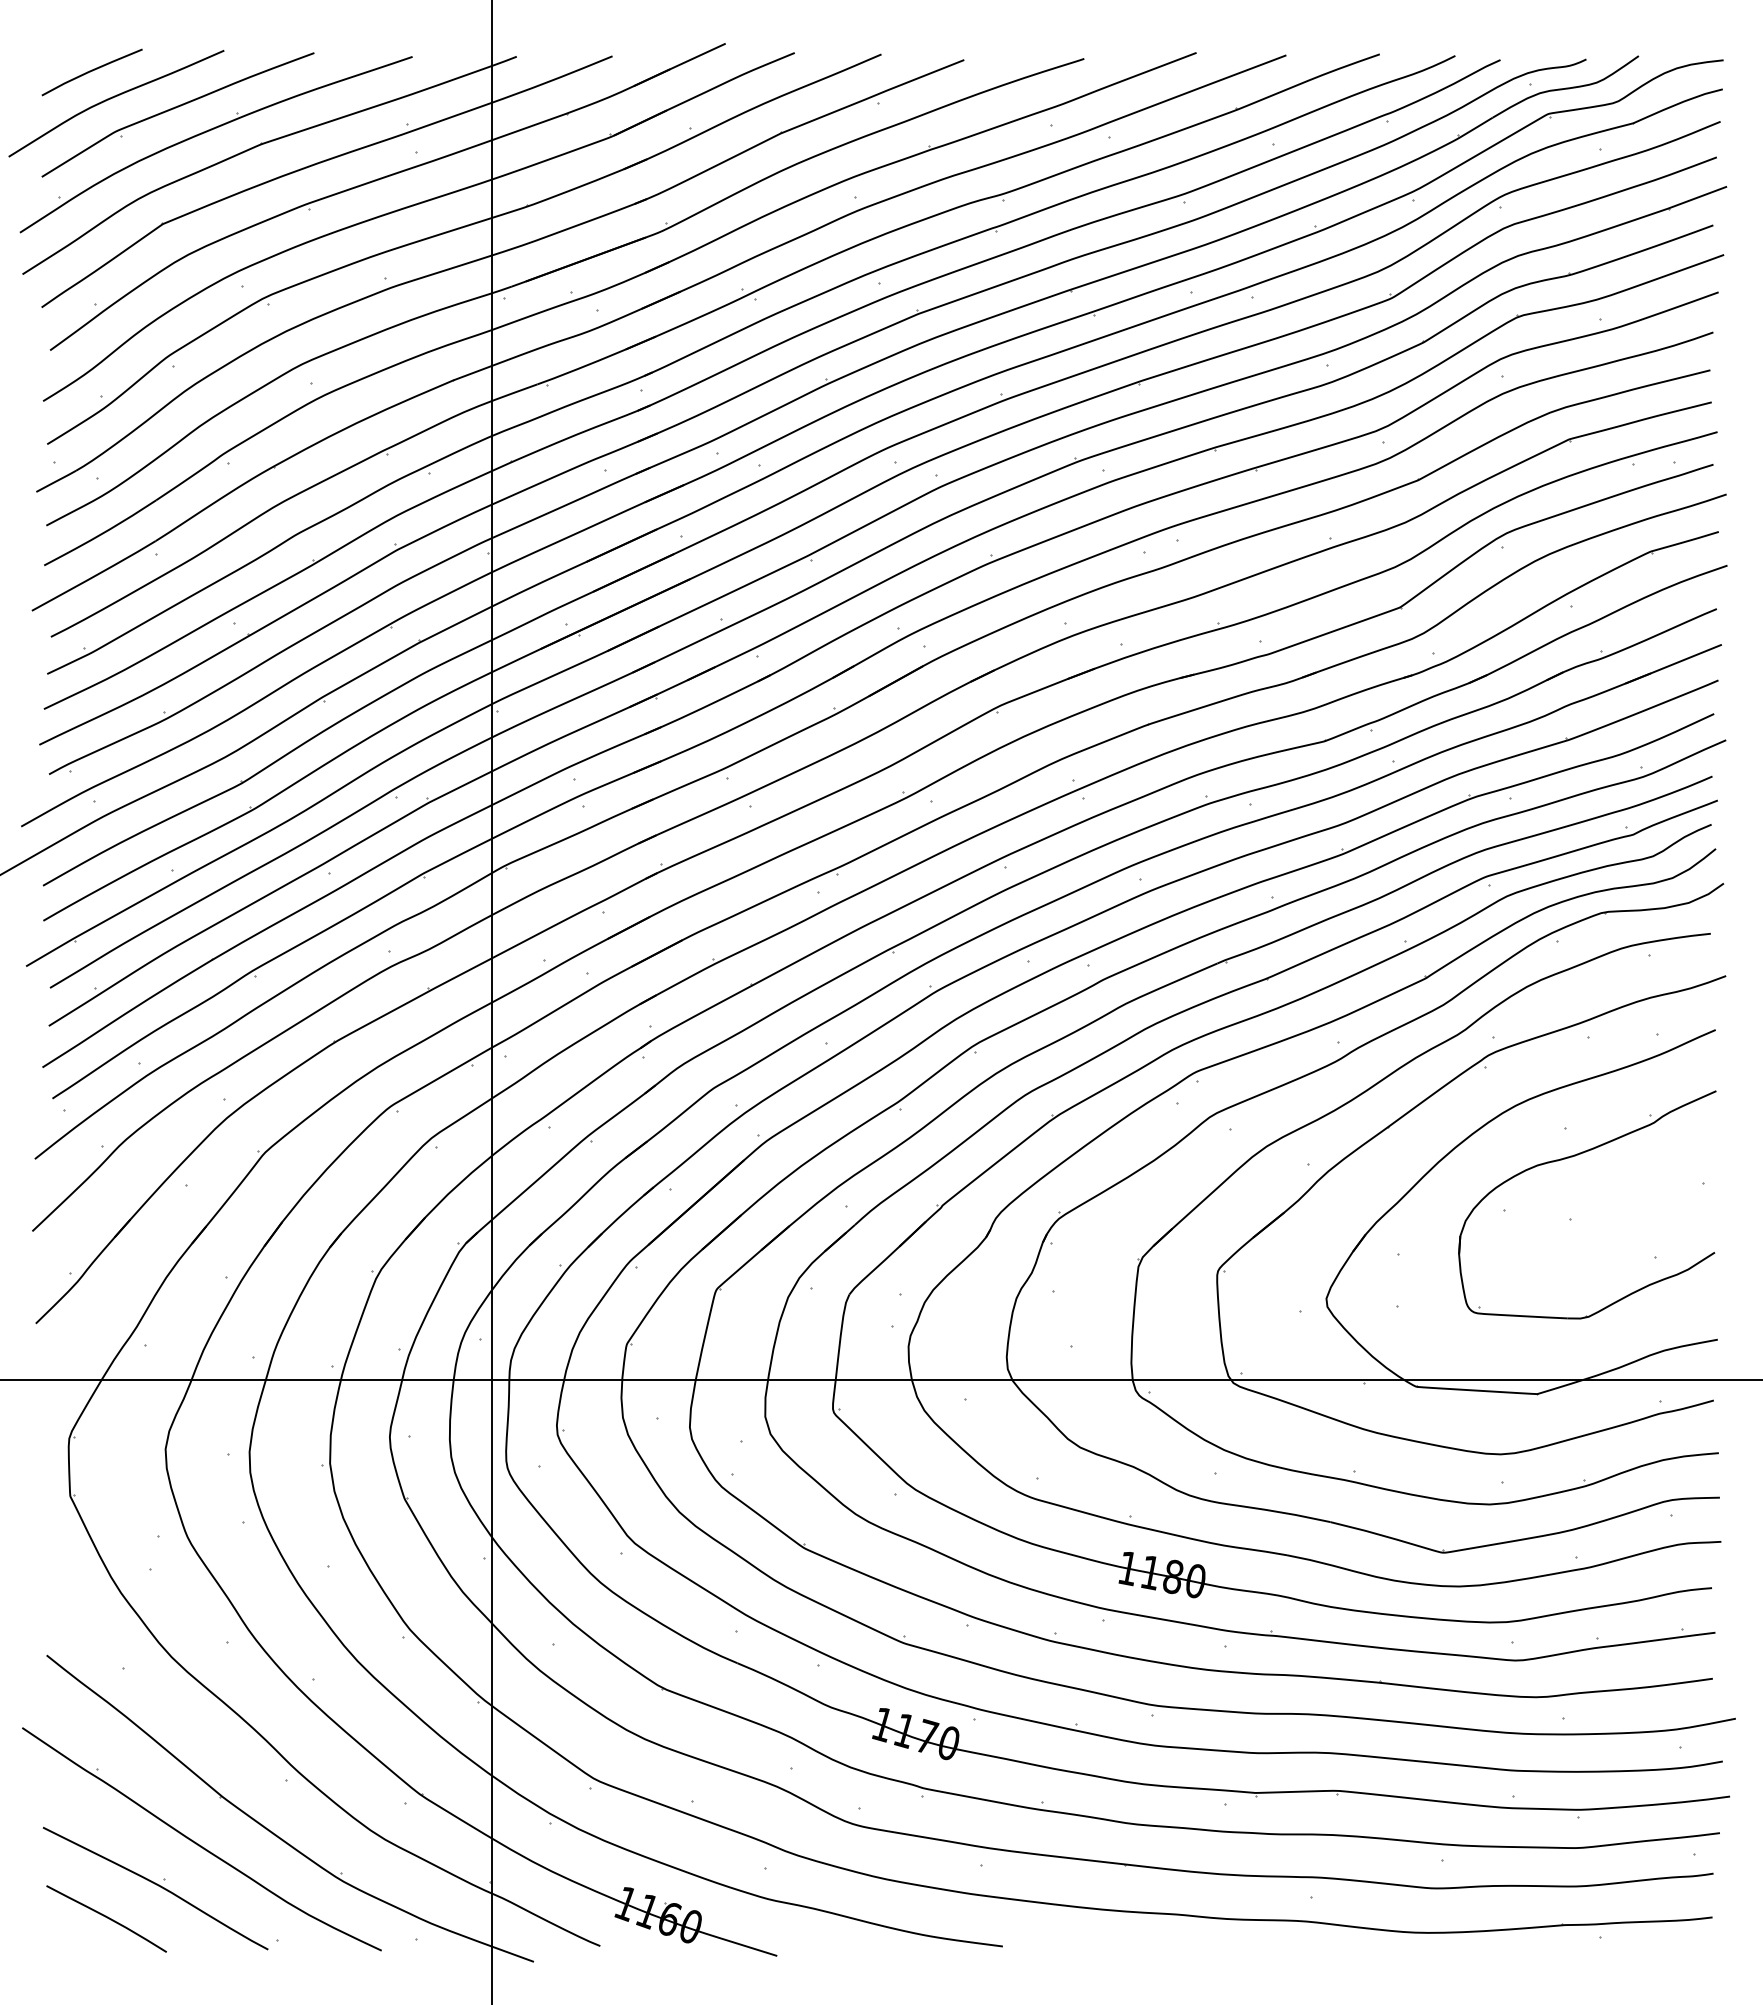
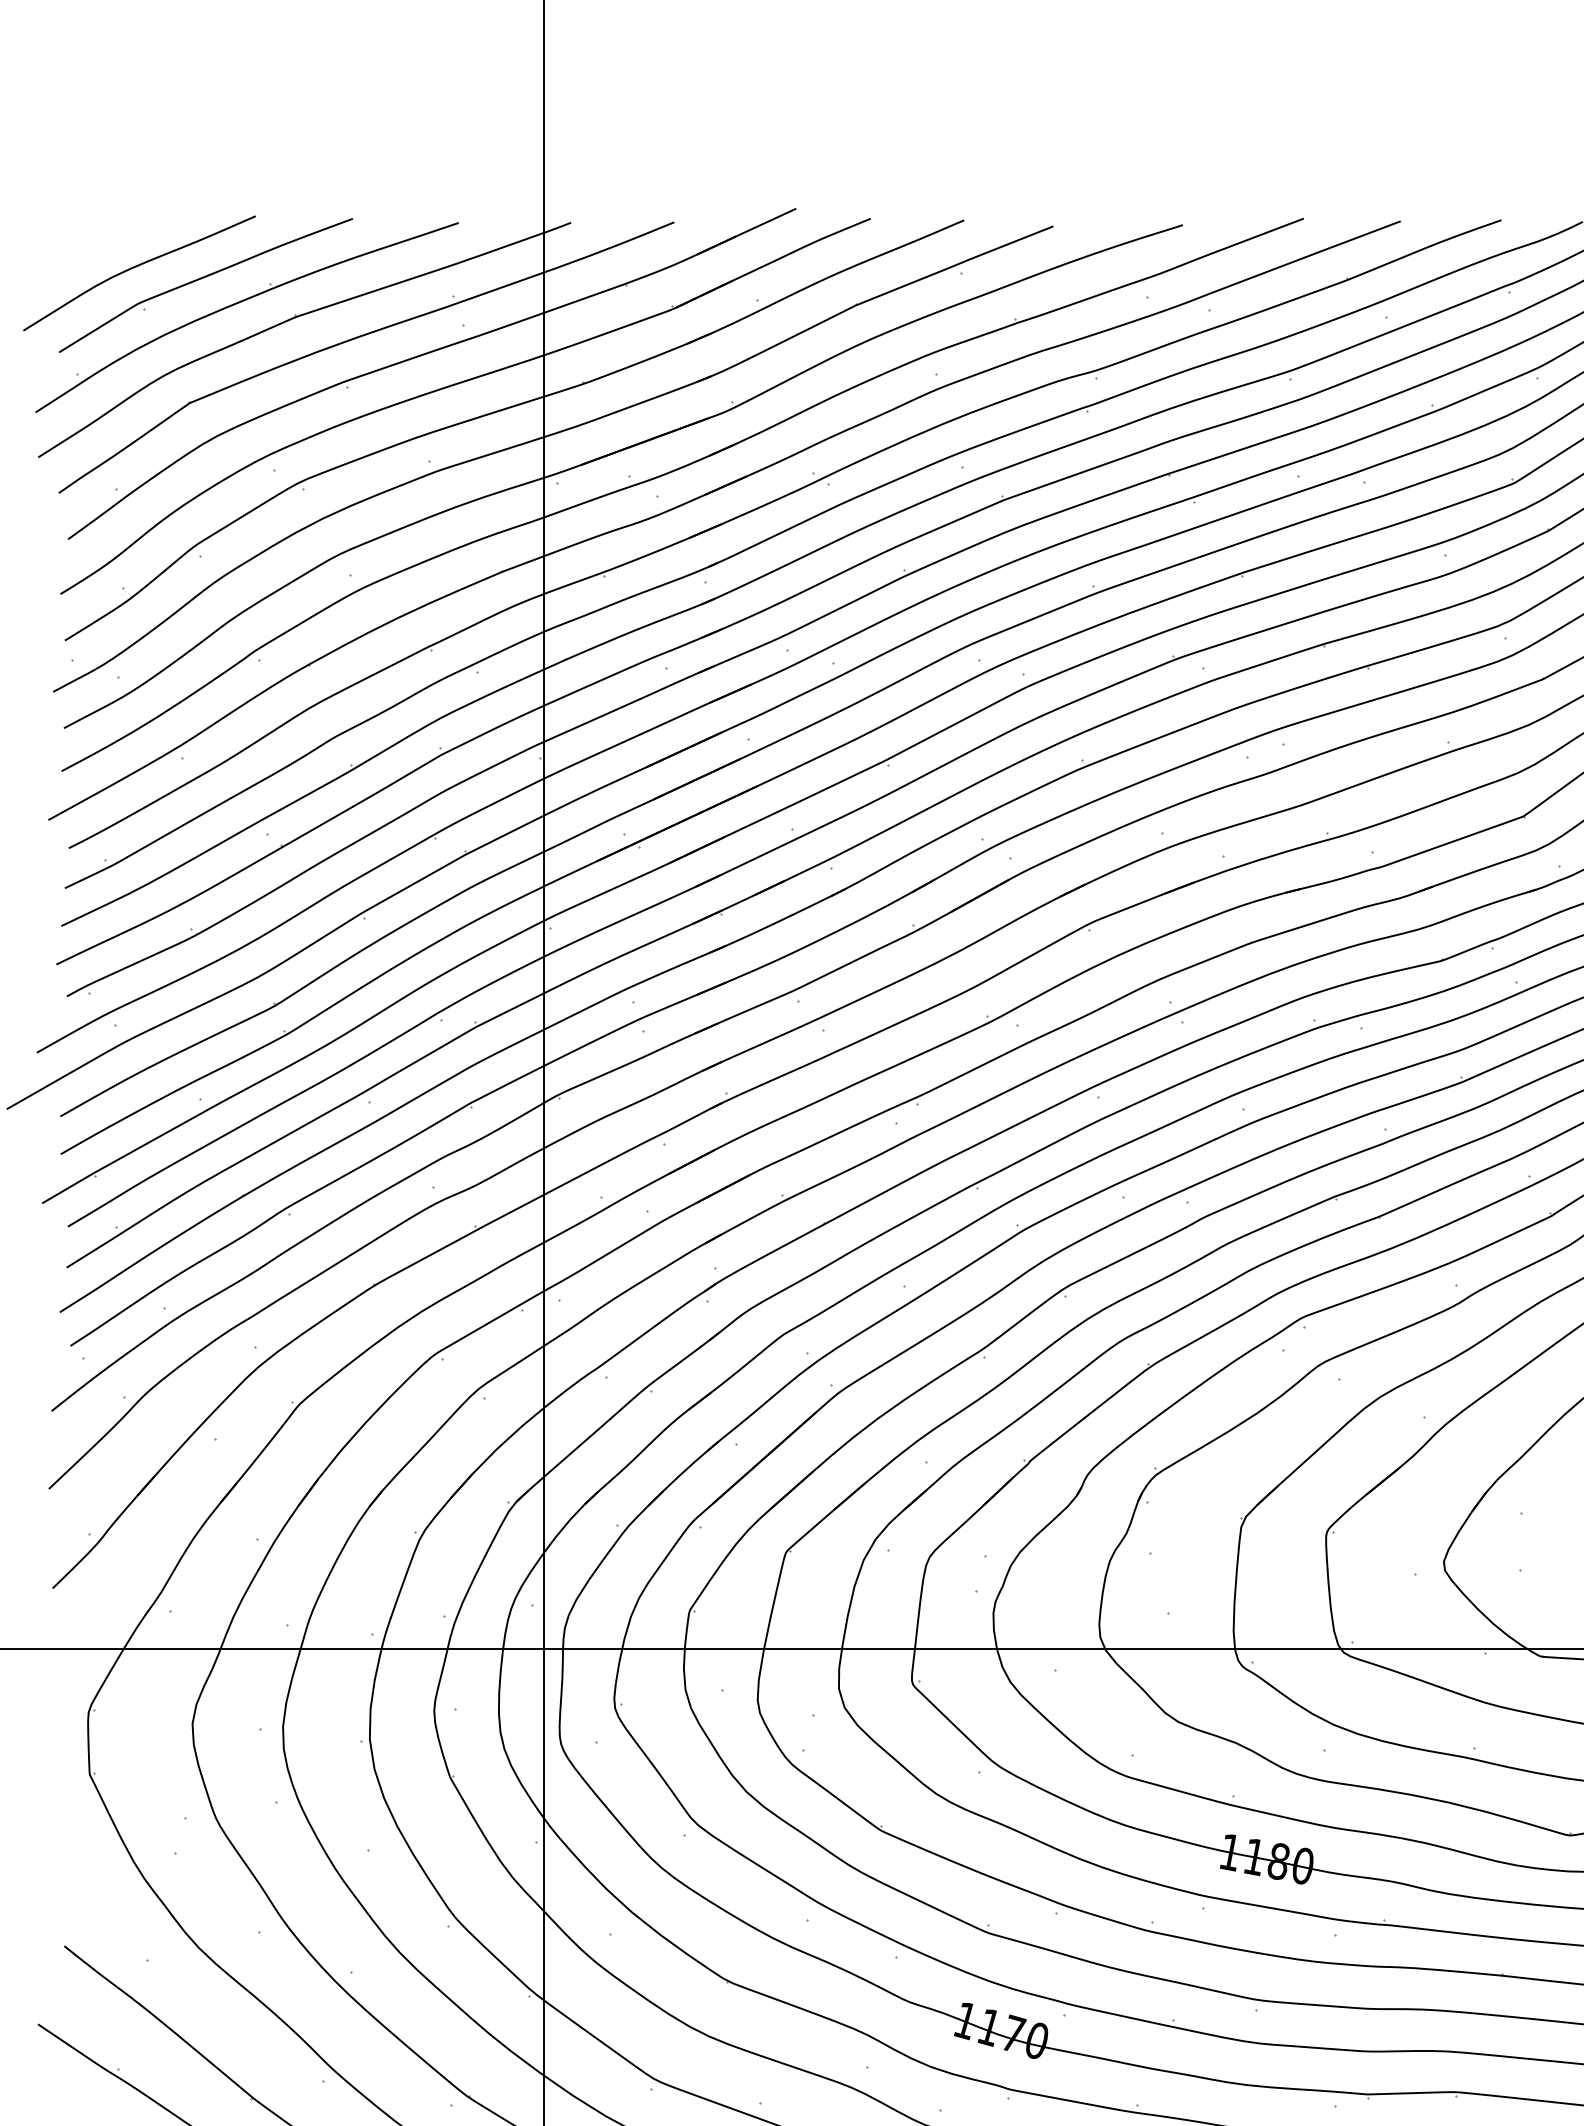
line: (91, 71) -> (112, 238), removed

